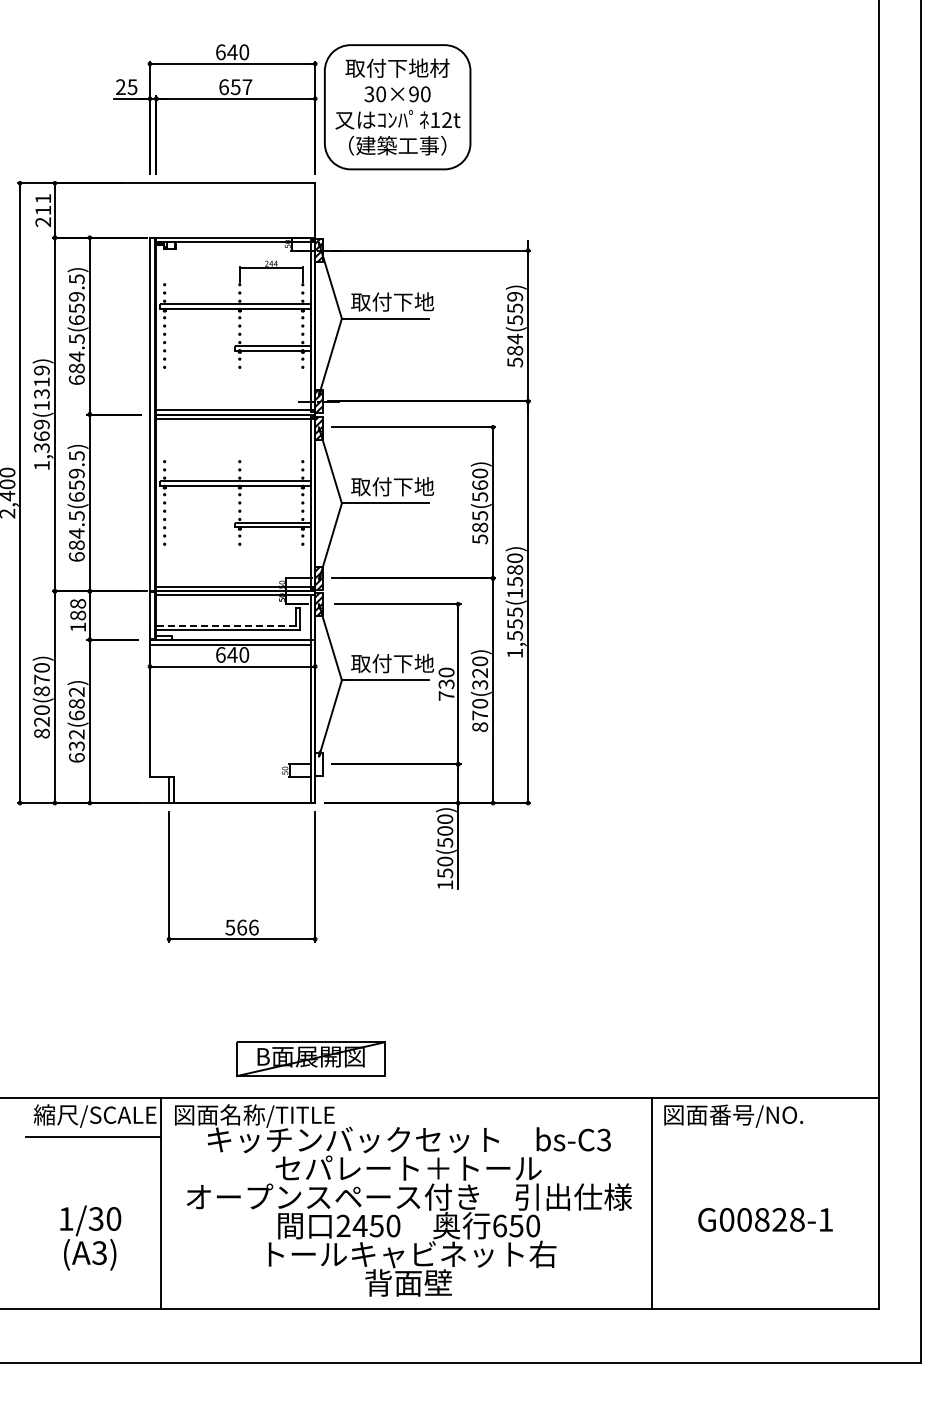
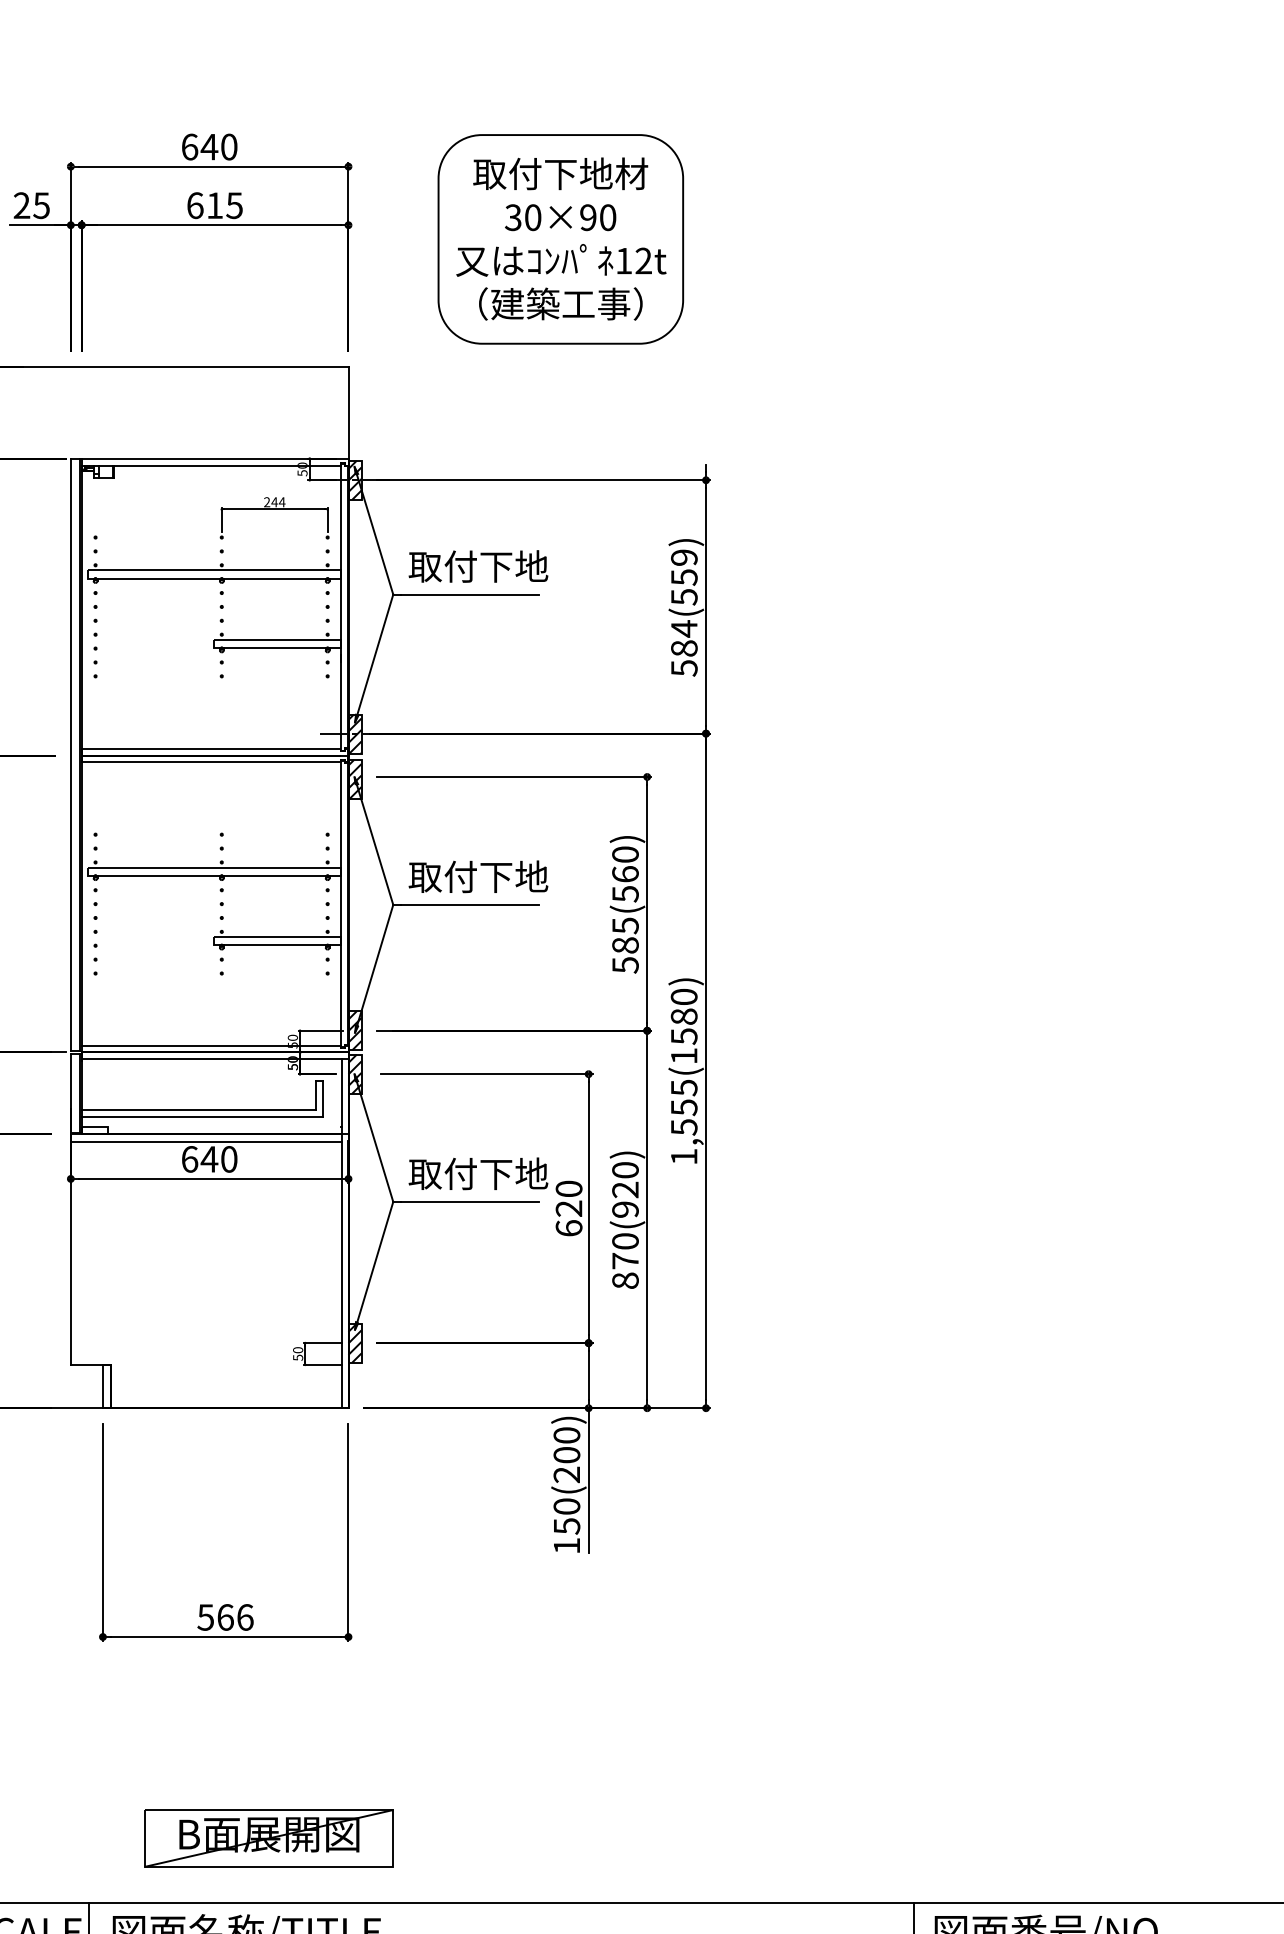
text: (241, 87) -> (224, 206), 657 -> 615
part: (397, 107) -> (560, 239), moved
line: (226, 625) -> (199, 1109), dashed -> solid
text: (480, 684) -> (626, 1209), 870(320) -> 870(920)
text: (446, 689) -> (568, 1217), 730 -> 620
hatch: (318, 763) -> (353, 1341), added
text: (445, 842) -> (567, 1474), 150(500) -> 150(200)
part: (310, 1058) -> (268, 1837), moved

